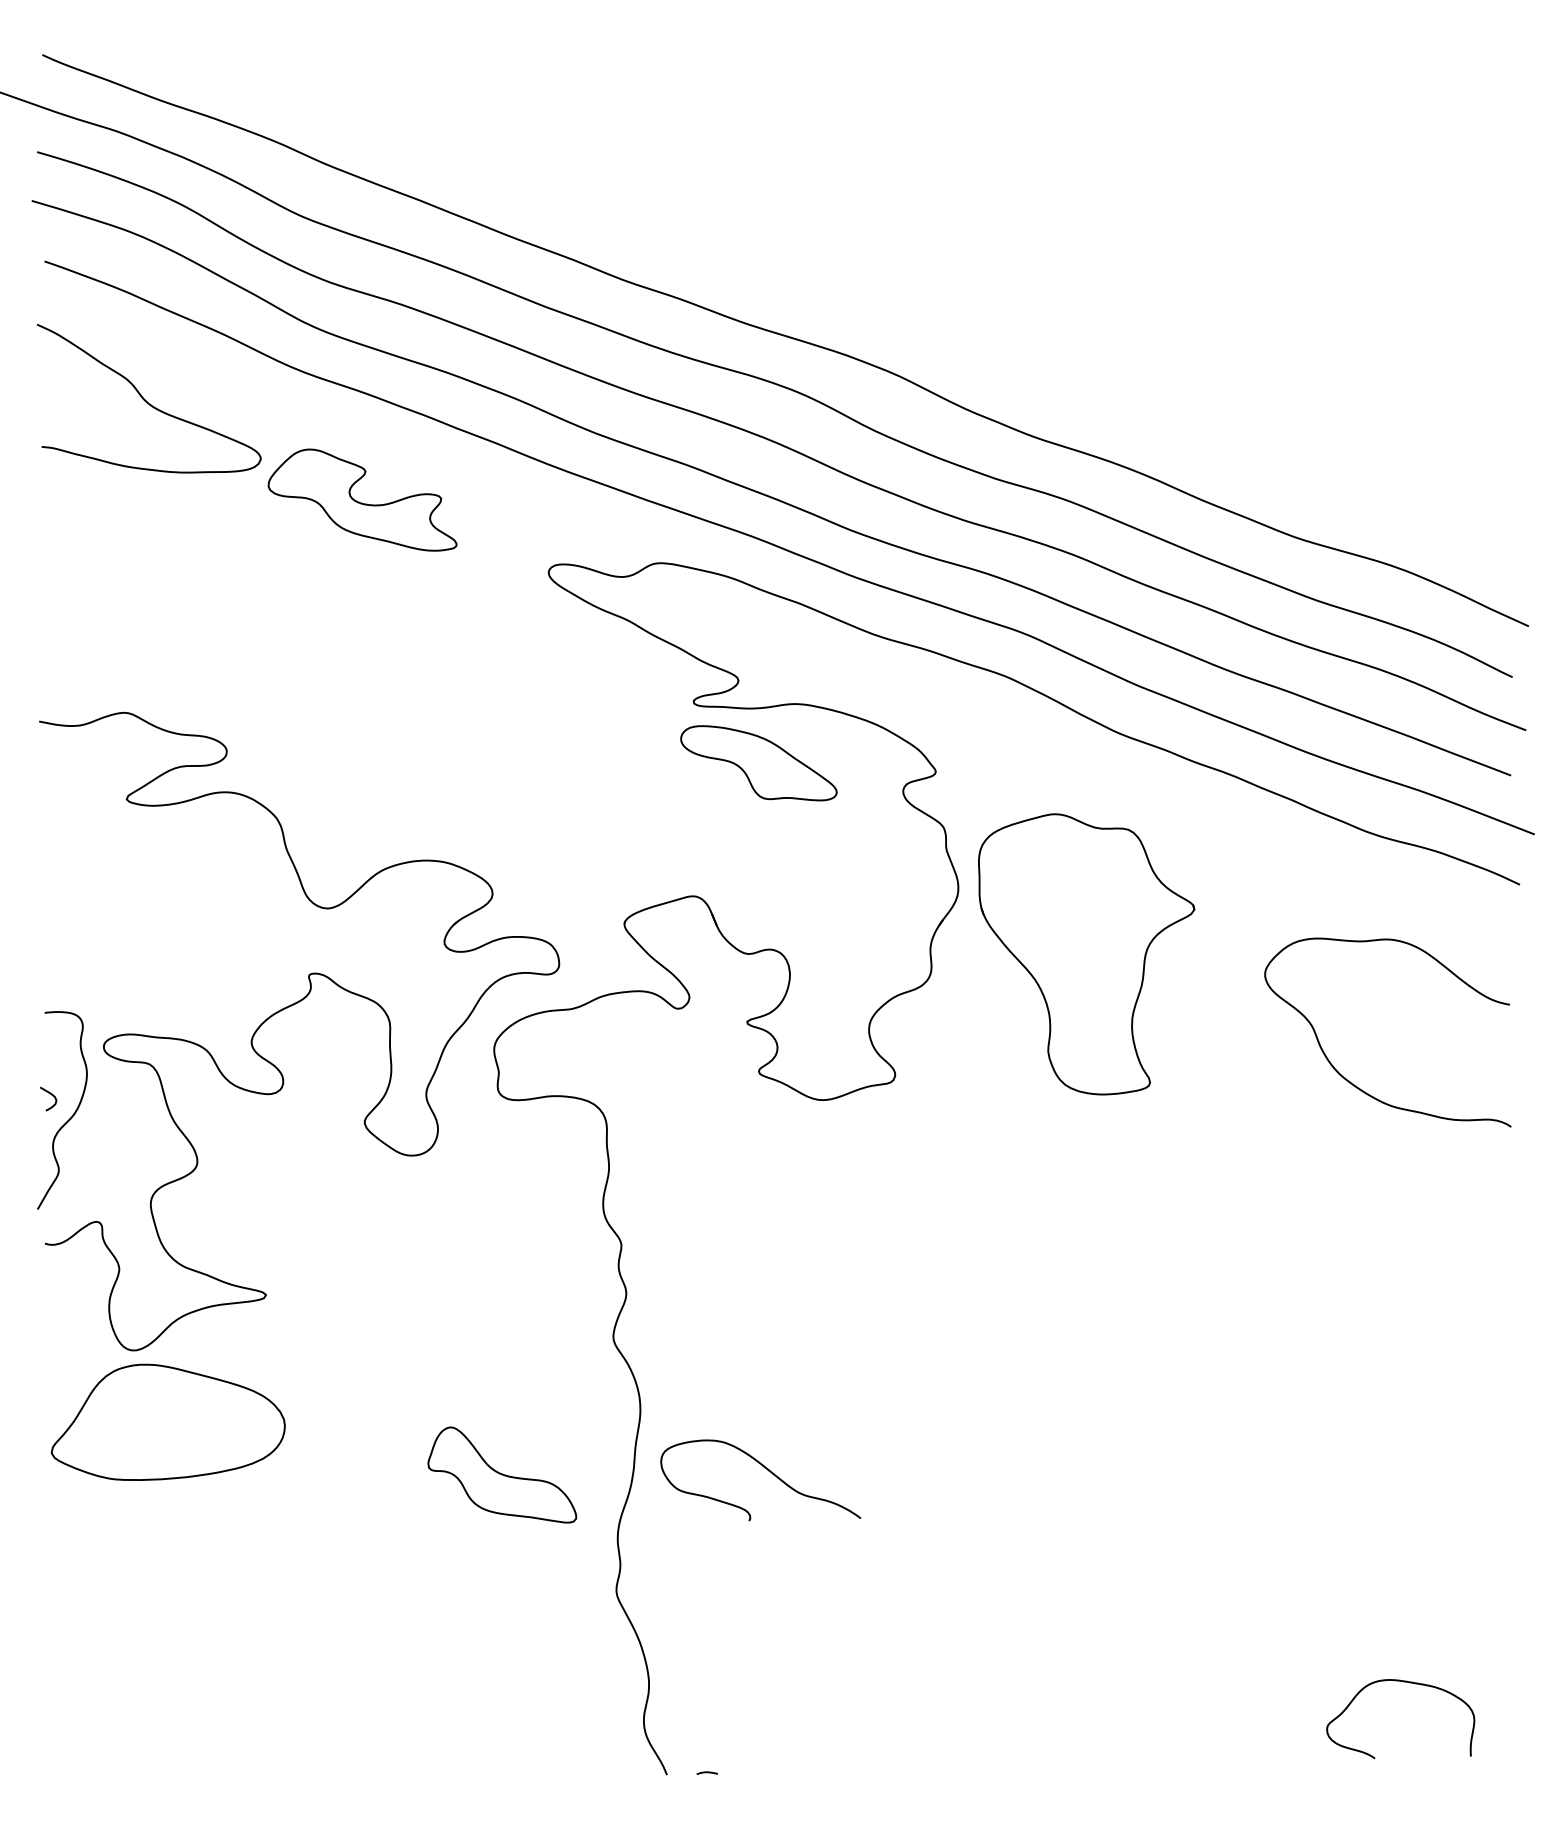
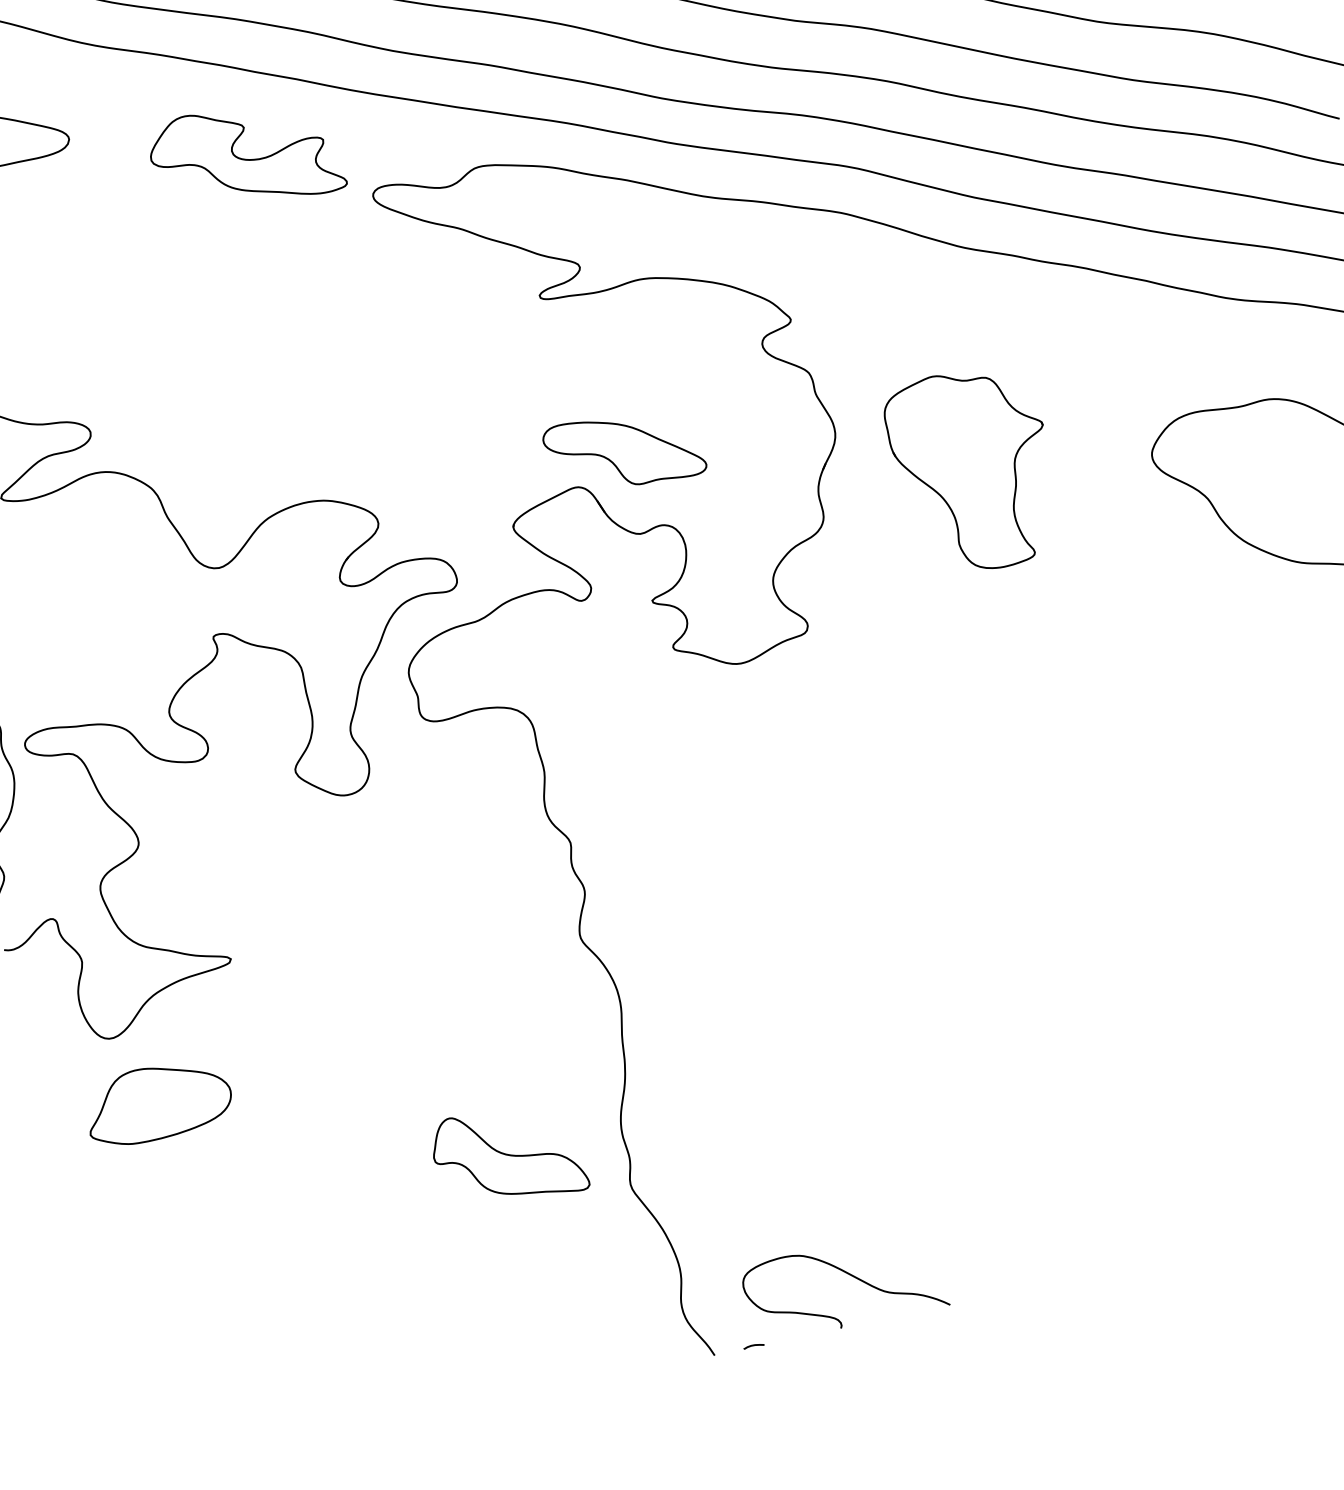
part: (362, 499) -> (246, 155), moved
part: (758, 763) -> (624, 450), moved
part: (1086, 954) -> (973, 470), size x0.71
part: (167, 1422) -> (157, 1102), size x0.62
curve: (768, 1471) -> (850, 1276), moved
part: (502, 1474) -> (508, 1155), moved

